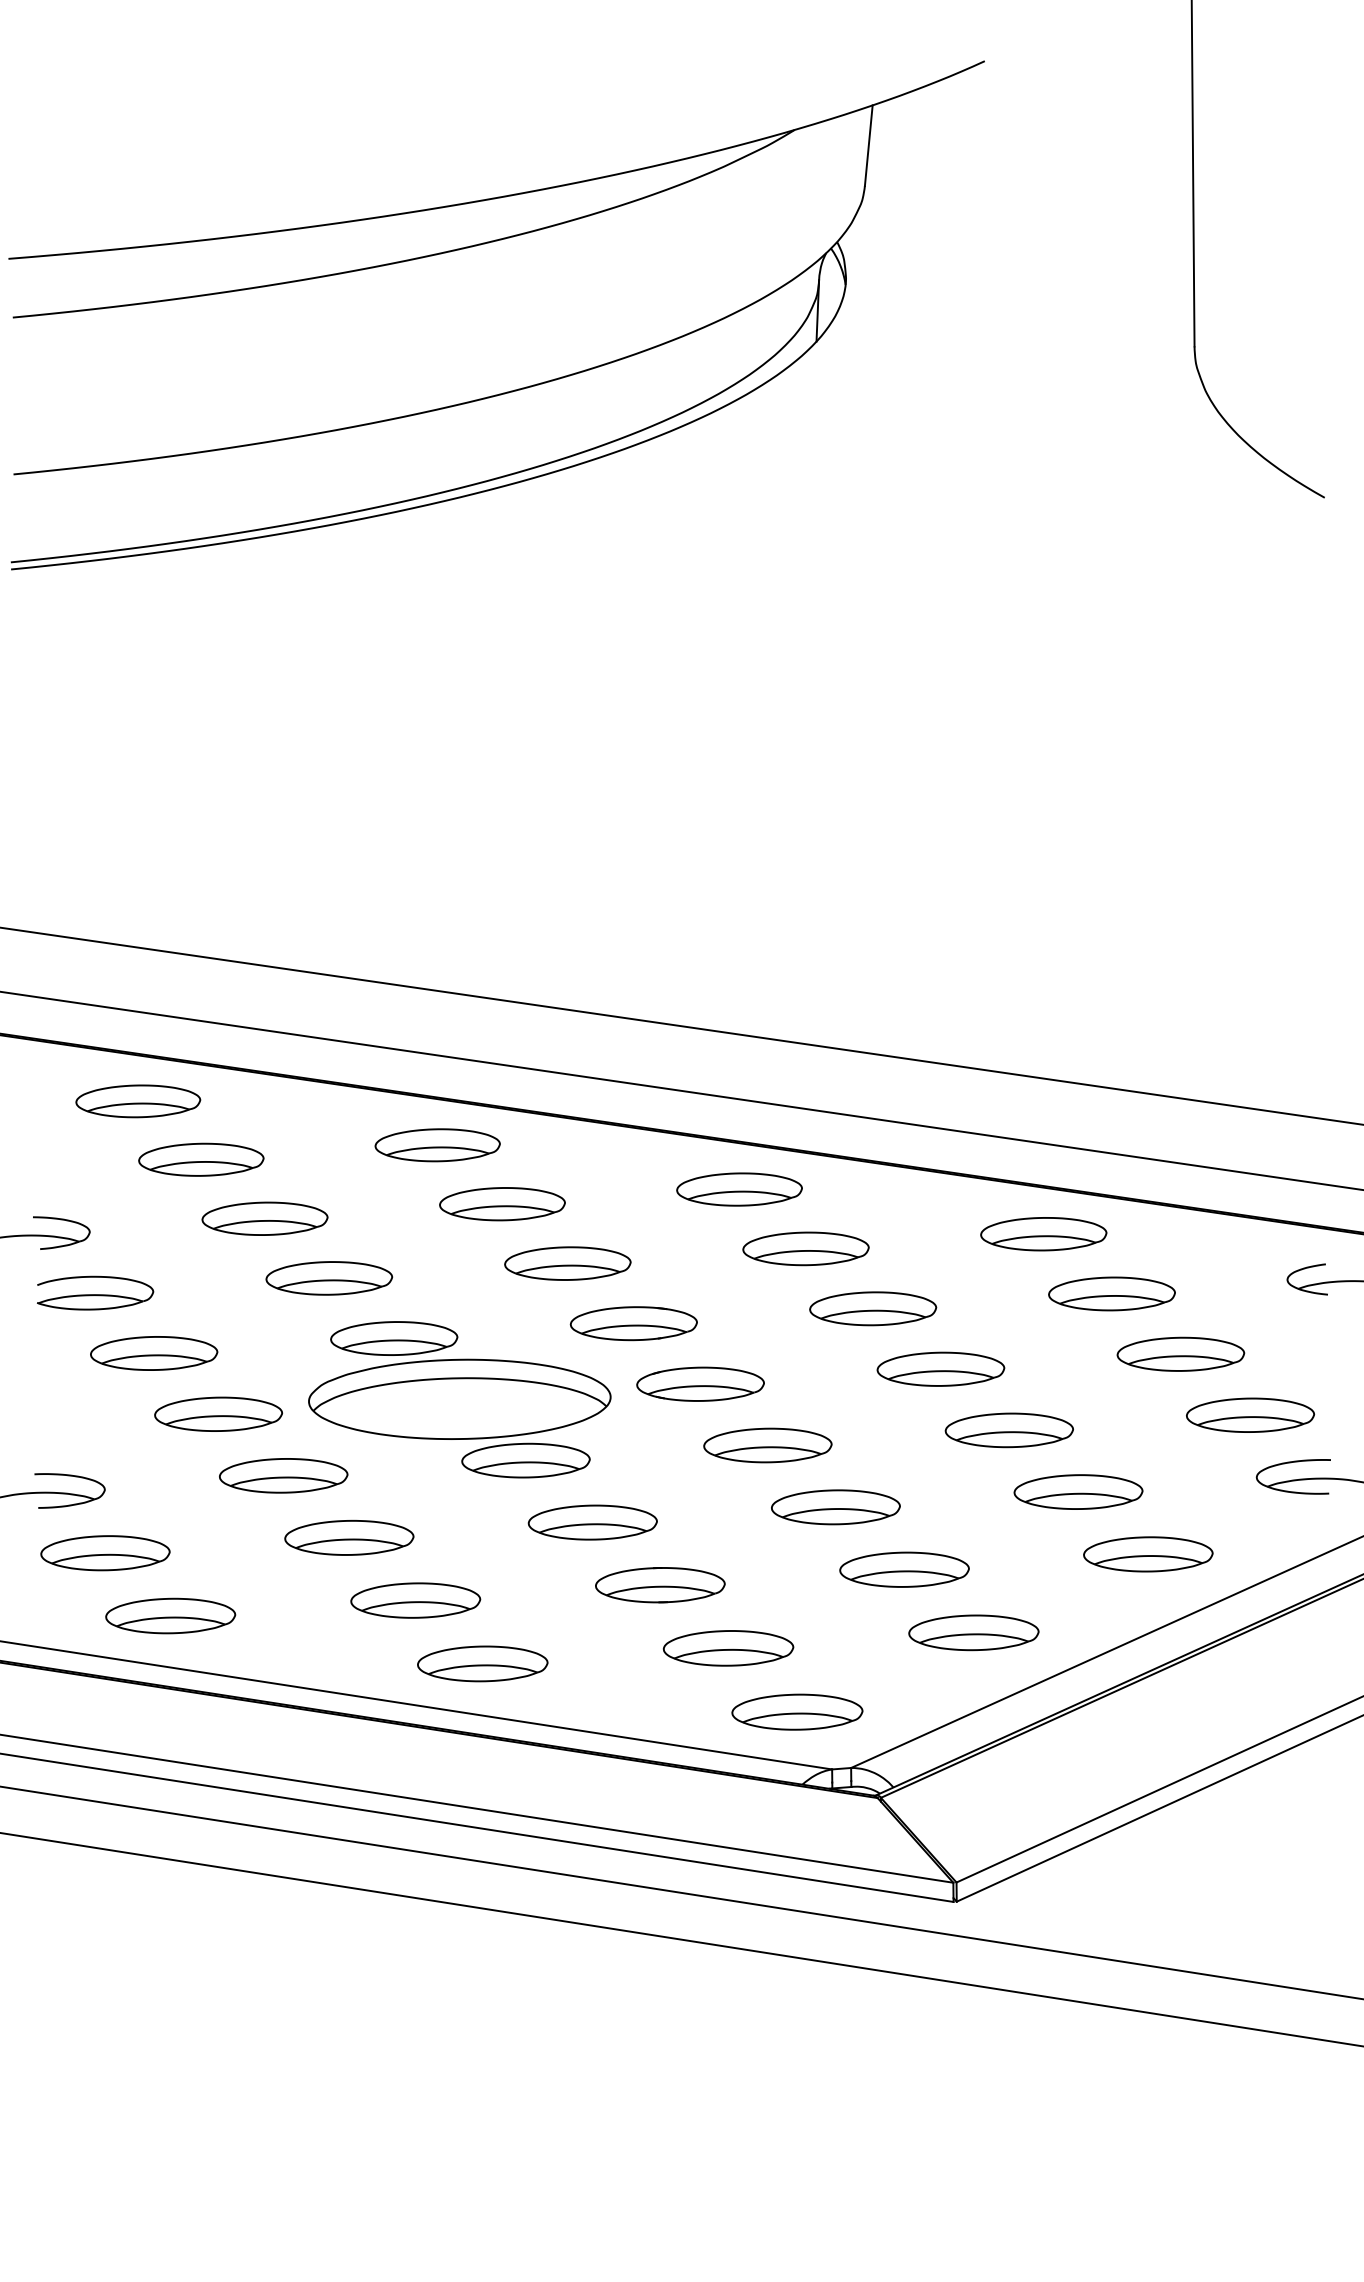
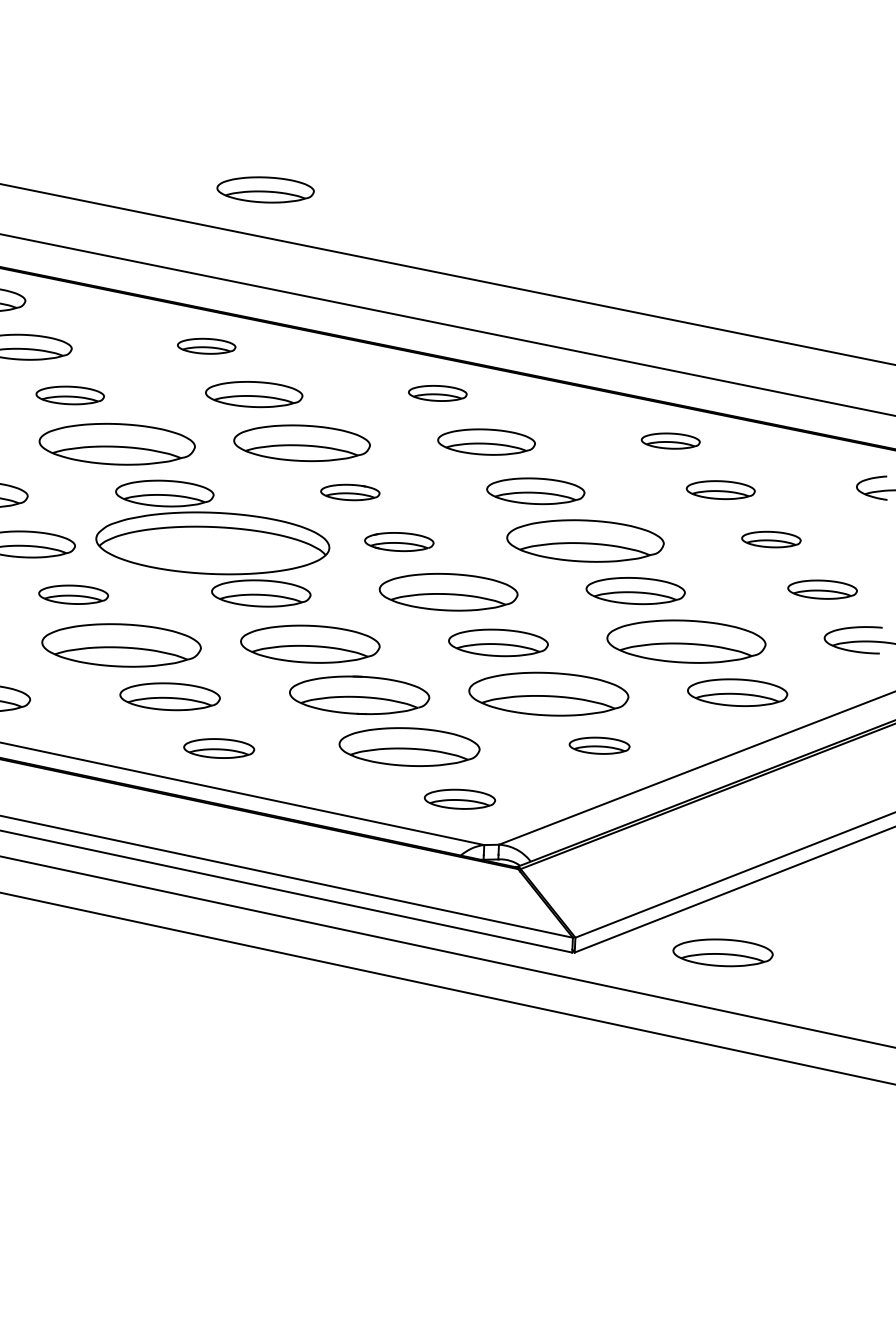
part: (502, 939) -> (265, 190), added
part: (437, 1145) -> (206, 346), size x0.6
part: (739, 1189) -> (437, 393), size x0.6
part: (264, 1218) -> (69, 395), size x0.7
part: (1043, 1234) -> (670, 441), size x0.6
part: (567, 1263) -> (301, 443), size x1.4
part: (329, 1278) -> (117, 444), size x1.6
part: (1111, 1293) -> (720, 489), size x0.7
part: (633, 1323) -> (350, 492), size x0.6
part: (1180, 1353) -> (771, 539), size x0.6
part: (940, 1368) -> (585, 540), size x1.6
part: (700, 1383) -> (399, 541), size x0.7
part: (1250, 1414) -> (822, 589), size x0.7
part: (767, 1445) -> (448, 592), size x1.4
part: (283, 1475) -> (73, 594), size x0.7
part: (1078, 1491) -> (686, 641), size x1.6
part: (592, 1522) -> (309, 644), size x1.4
part: (349, 1537) -> (121, 645), size x1.6
part: (904, 1569) -> (548, 693), size x1.6
part: (660, 1585) -> (359, 695), size x1.4
part: (973, 1632) -> (599, 745), size x0.6
part: (728, 1648) -> (409, 747), size x1.4
part: (482, 1663) -> (218, 748), size x0.7
part: (797, 1711) -> (460, 798), size x0.7
part: (1148, 1891) -> (723, 952), added

